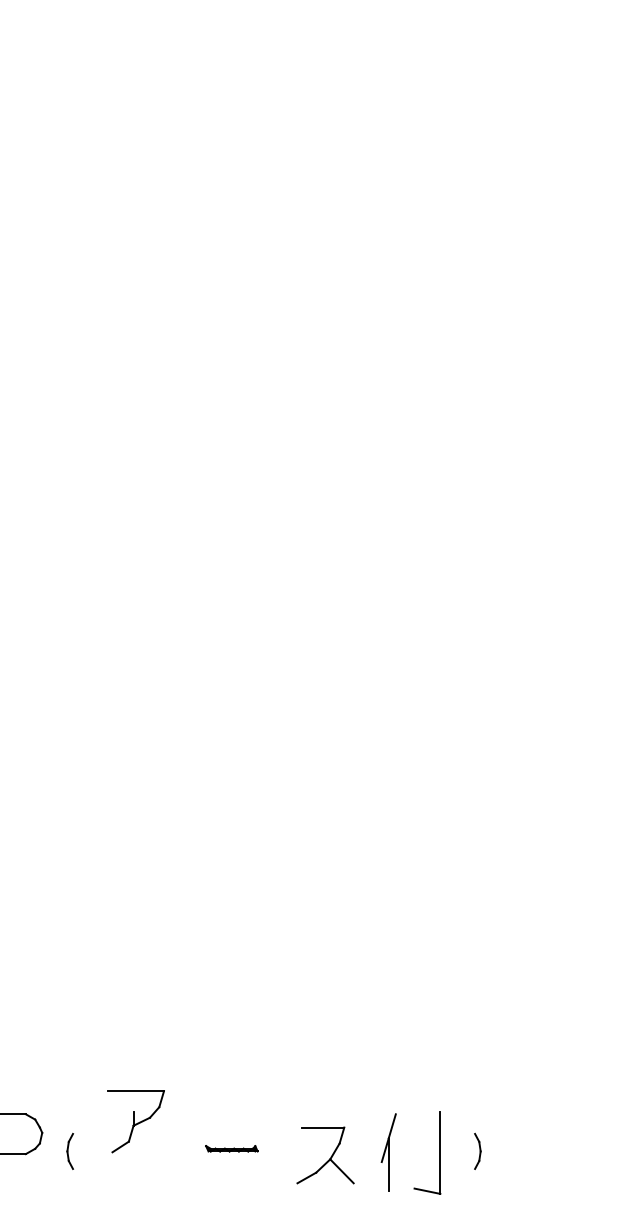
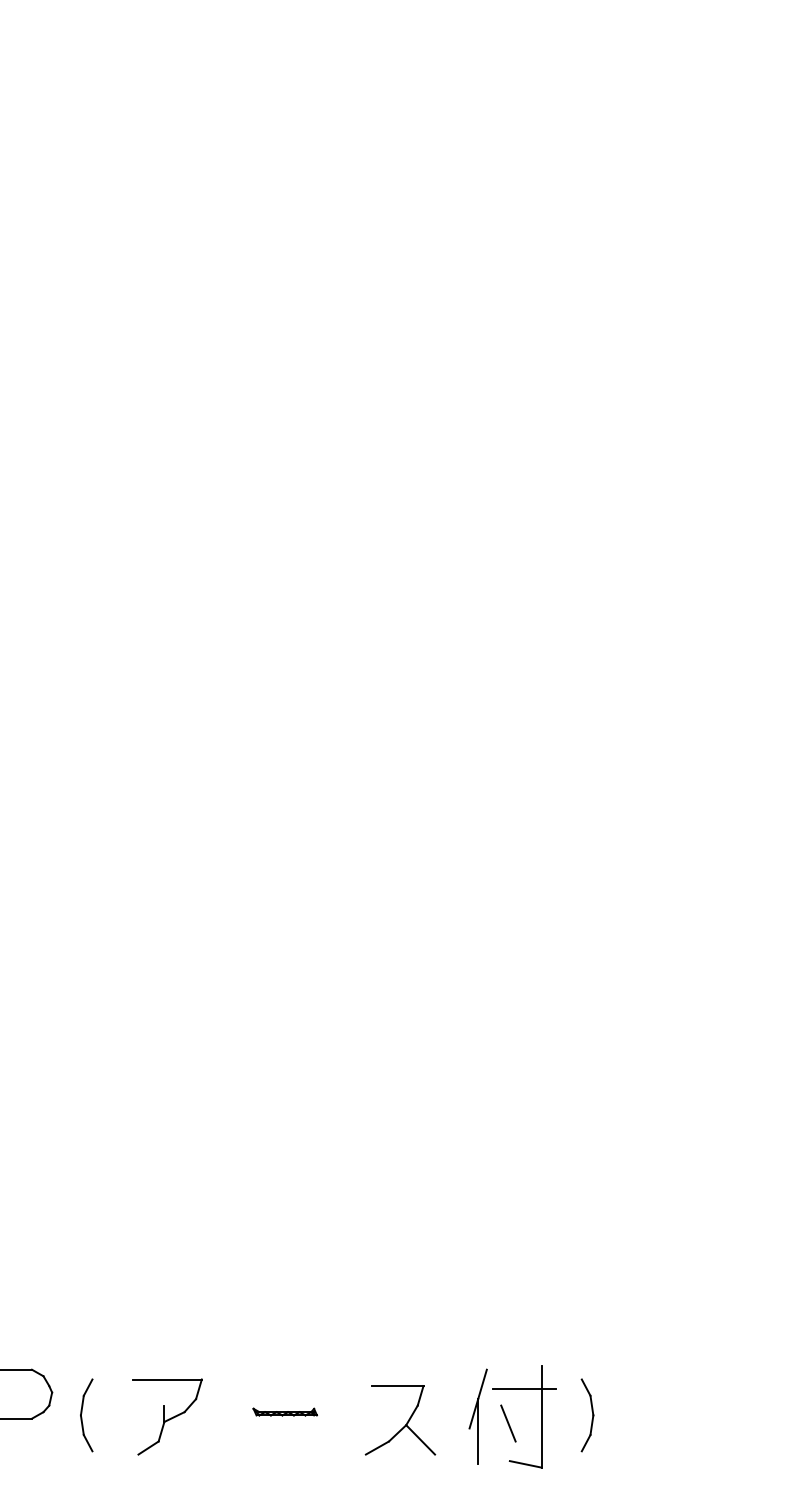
part: (135, 1121) -> (166, 1416), moved
line: (426, 1130) -> (524, 1389), added
part: (69, 1151) -> (85, 1415), size x1.67
part: (477, 1151) -> (587, 1415), size x1.67
line: (413, 1157) -> (508, 1422), added

